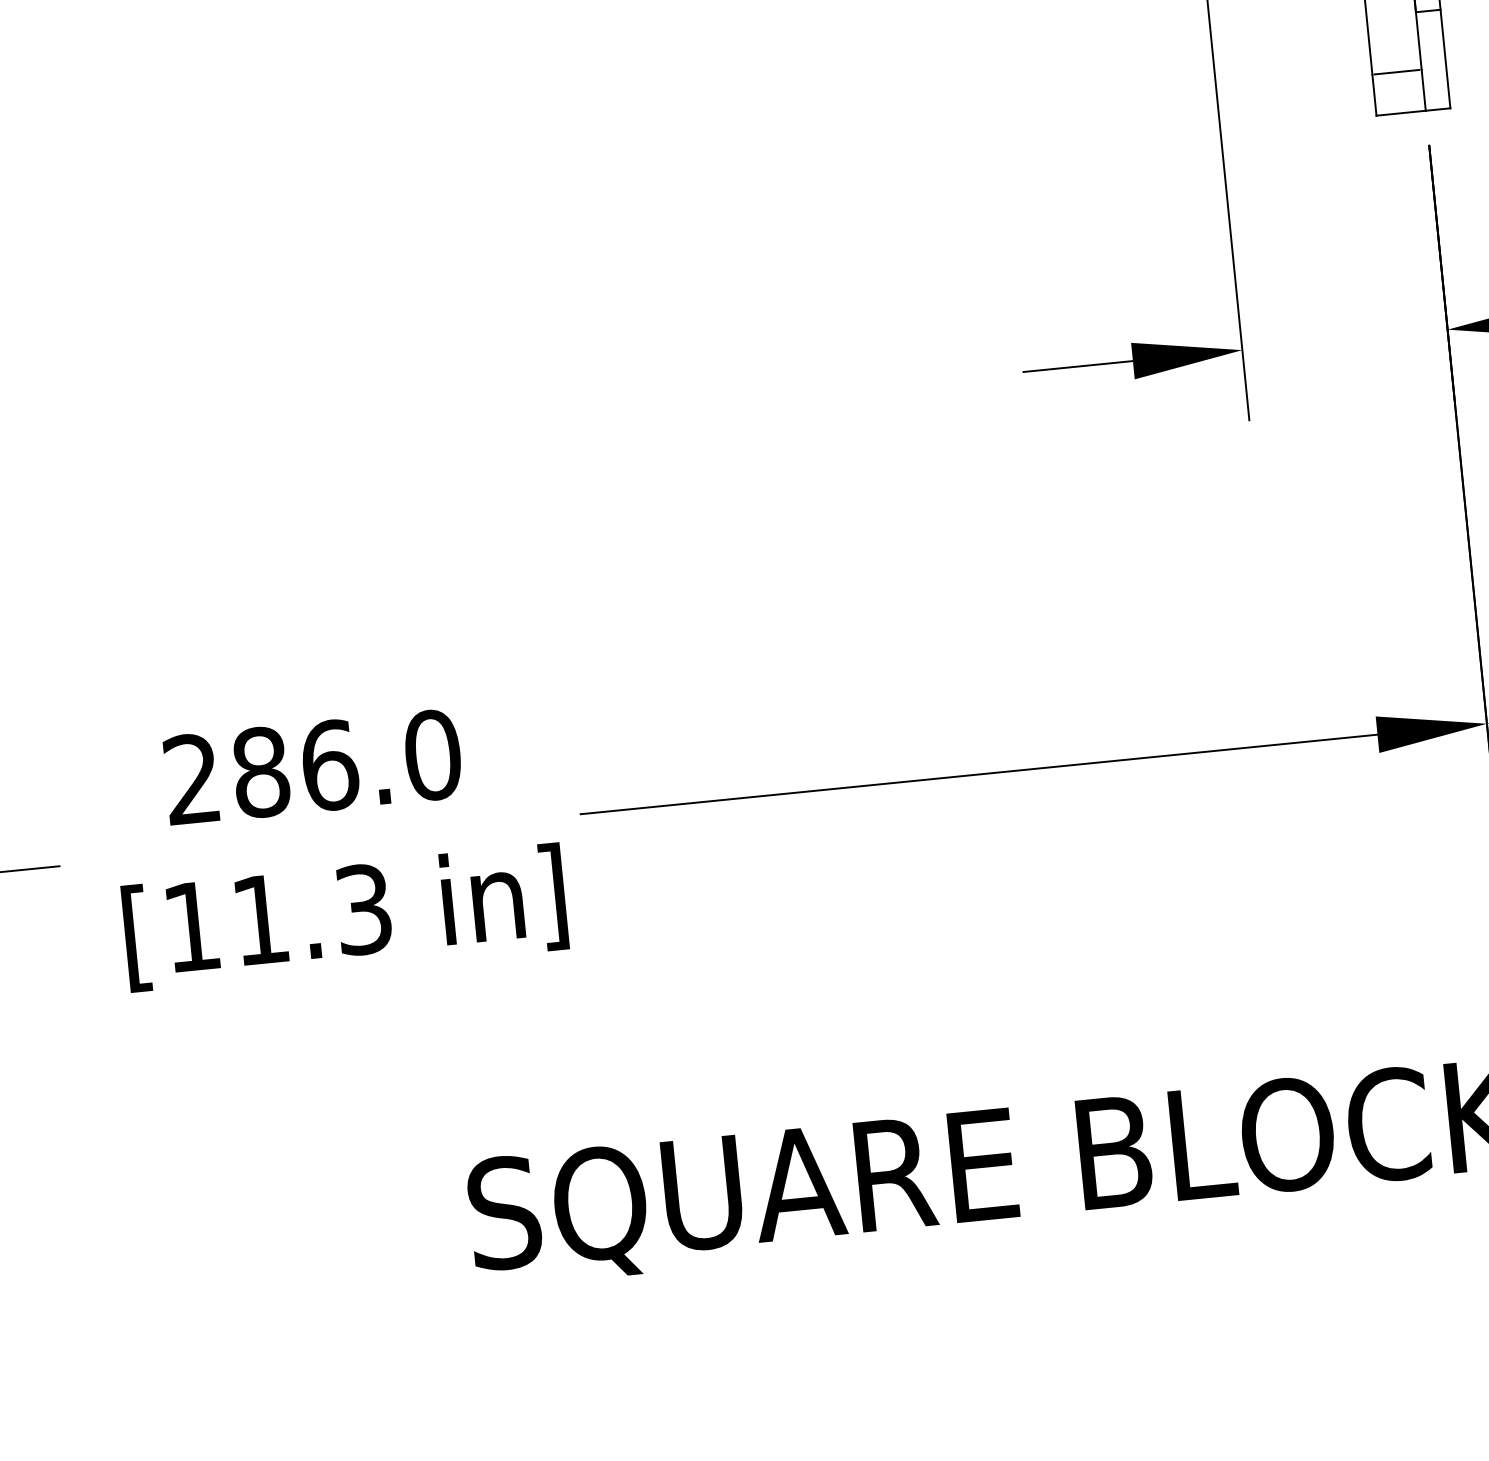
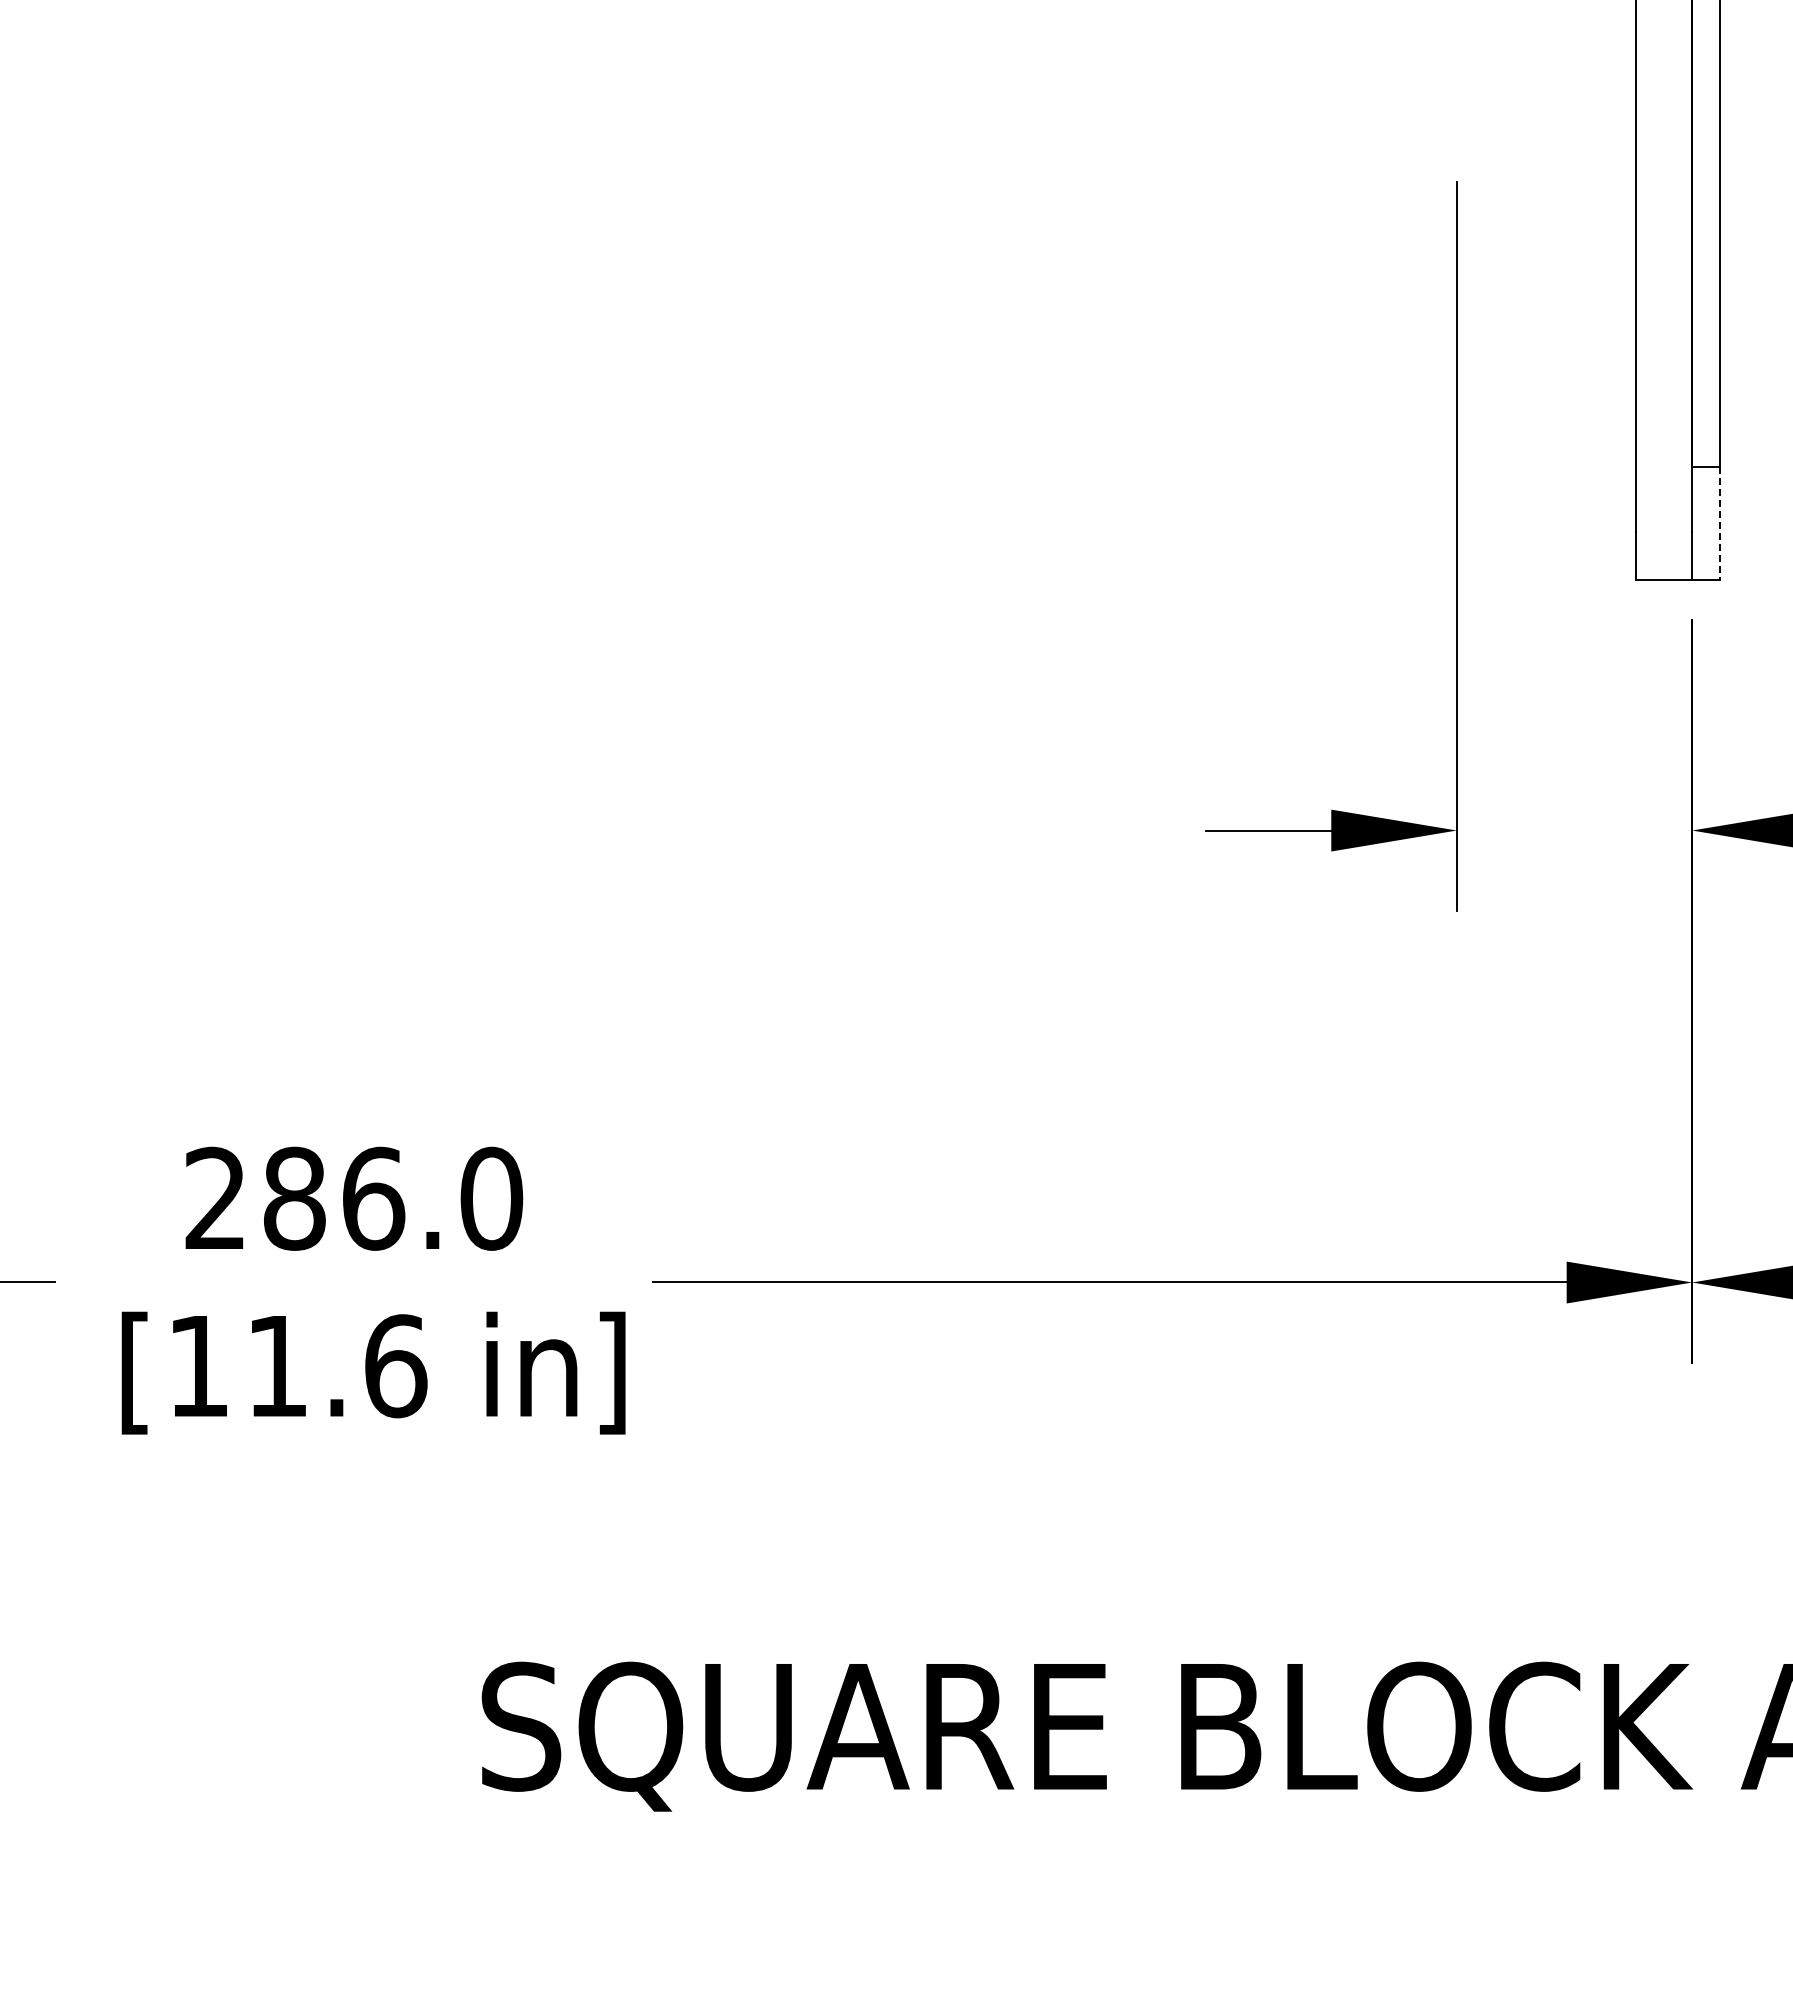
line: (1445, 59) -> (1720, 523), solid -> dashed
line: (1396, 72) -> (1663, 532), removed
text: (364, 909) -> (396, 1366), [11.3 -> [11.6

